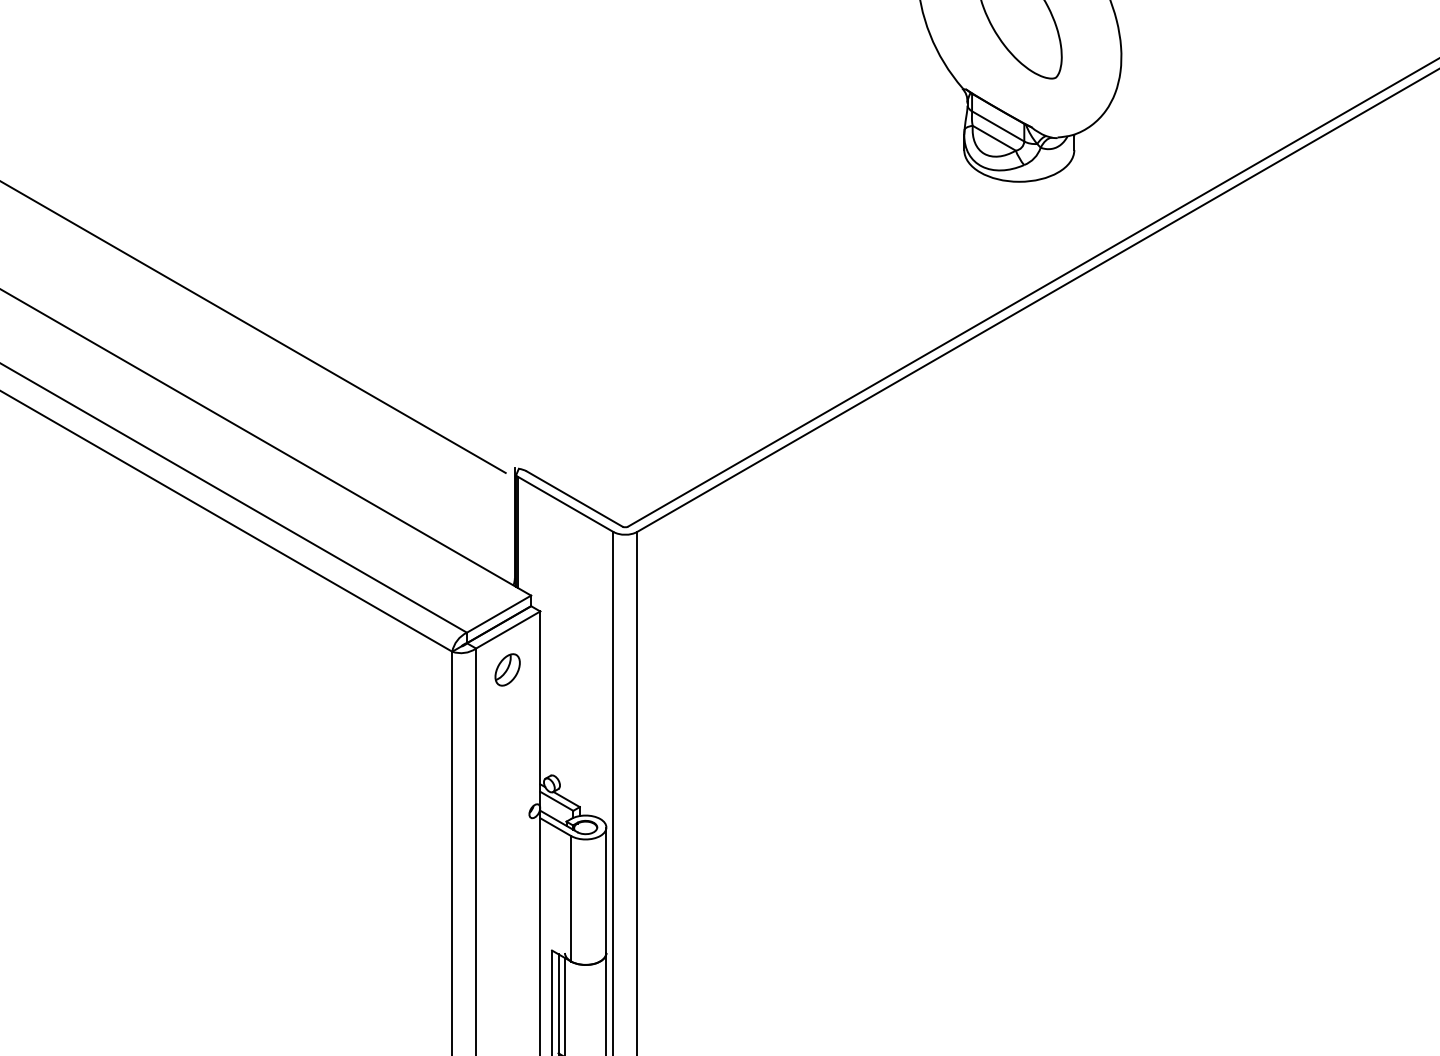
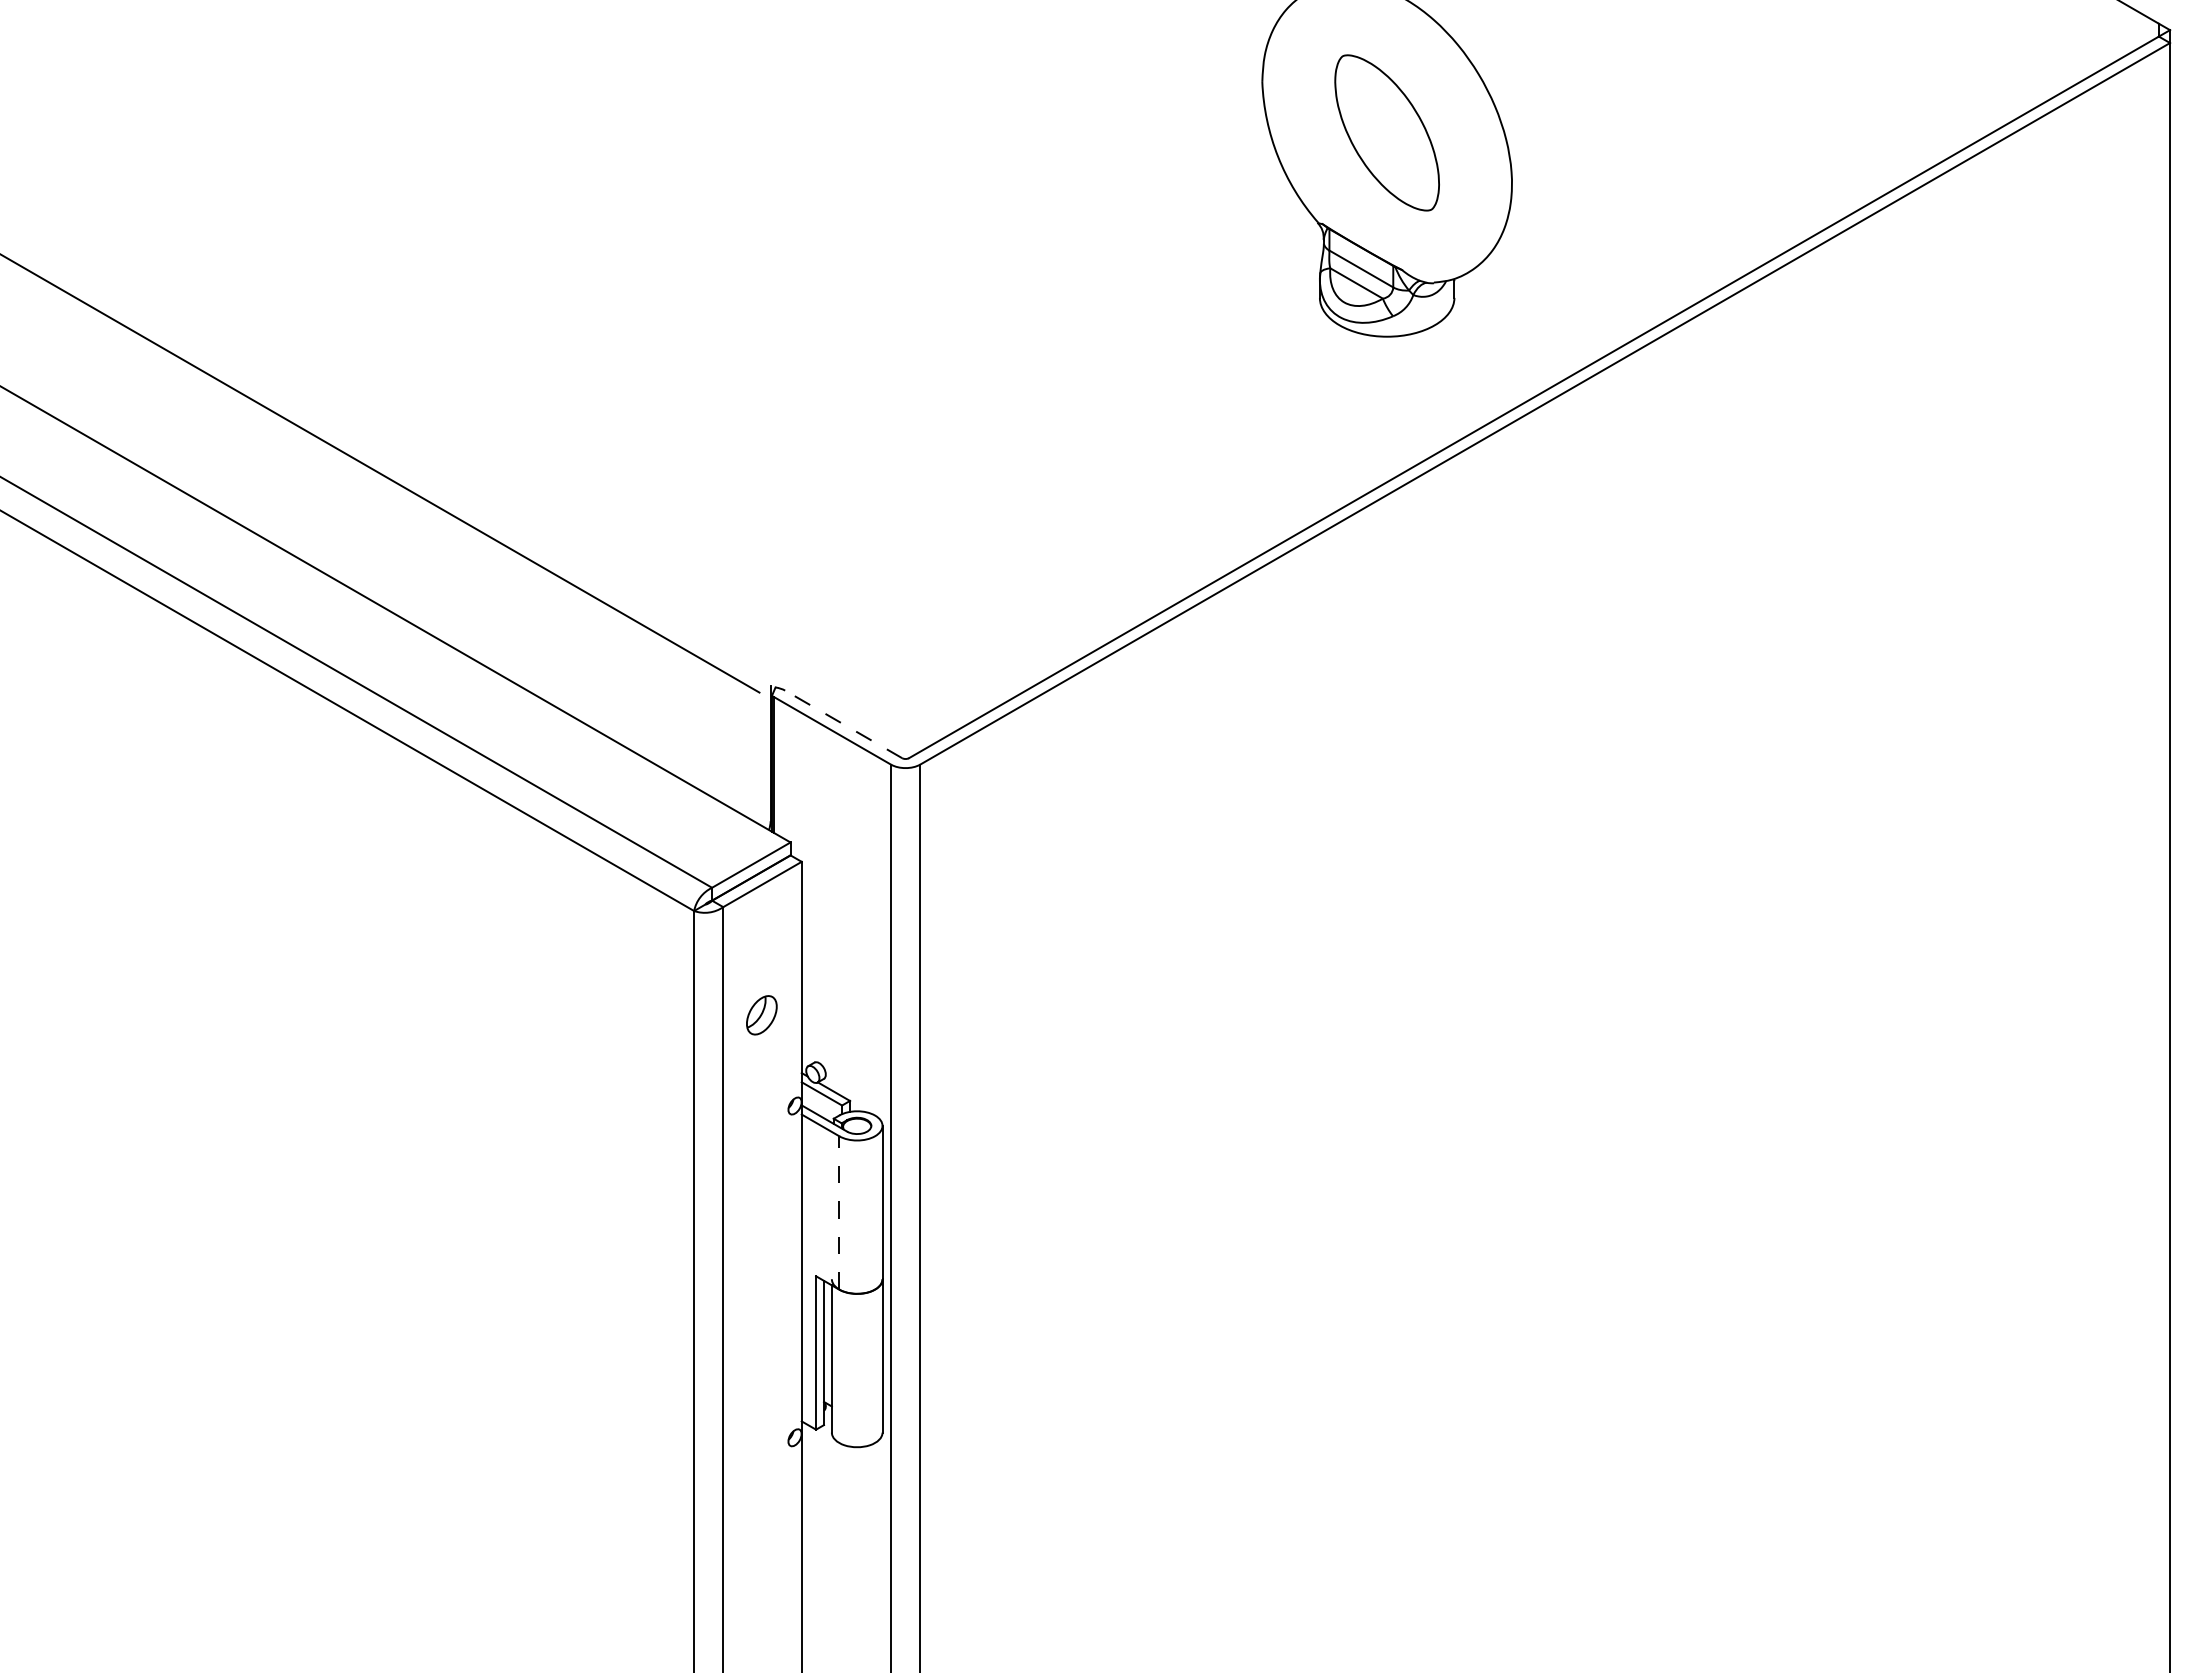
line: (574, 499) -> (843, 724), solid -> dashed
part: (507, 670) -> (761, 1015), moved
line: (571, 898) -> (839, 1212), solid -> dashed

